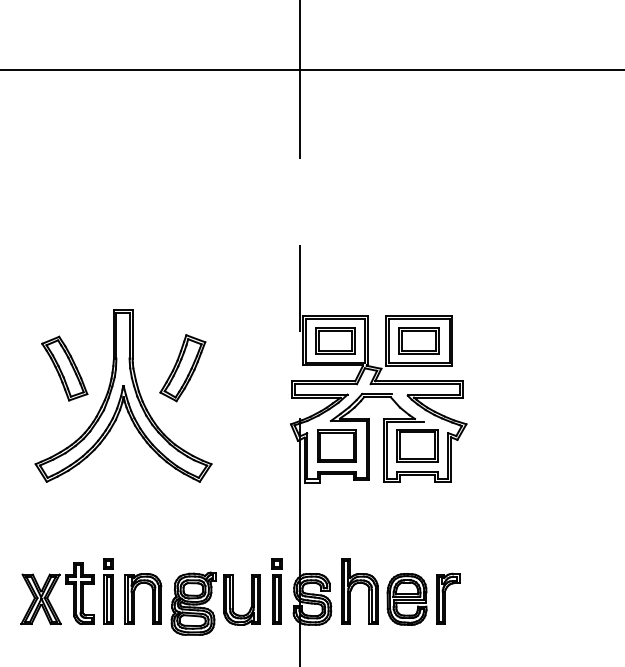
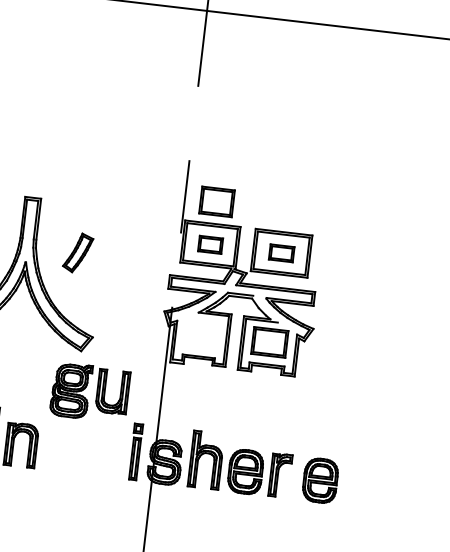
part: (335, 340) -> (210, 244), size x0.7
part: (418, 340) -> (281, 252), size x0.7
part: (182, 368) -> (77, 253), size x0.7
part: (336, 445) -> (216, 201), moved
part: (494, 599) -> (319, 480), added
part: (209, 600) -> (85, 389), moved

